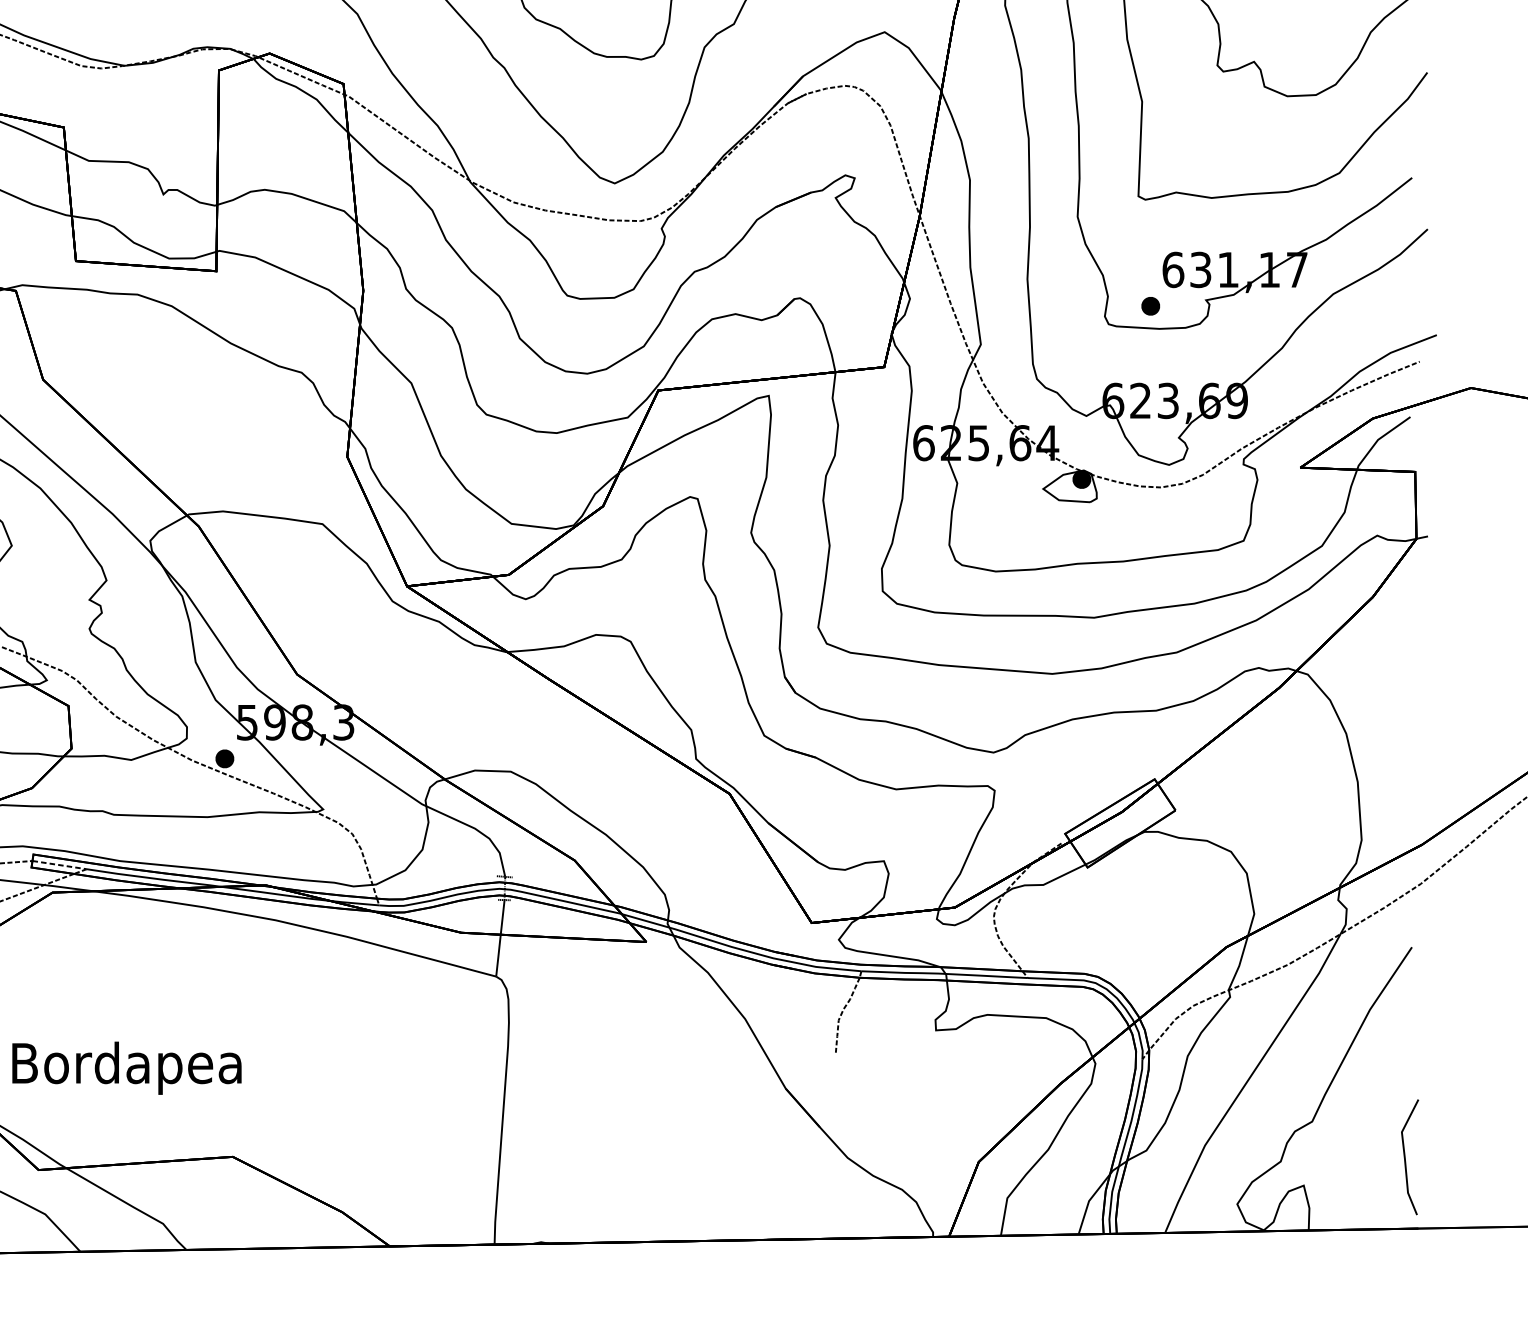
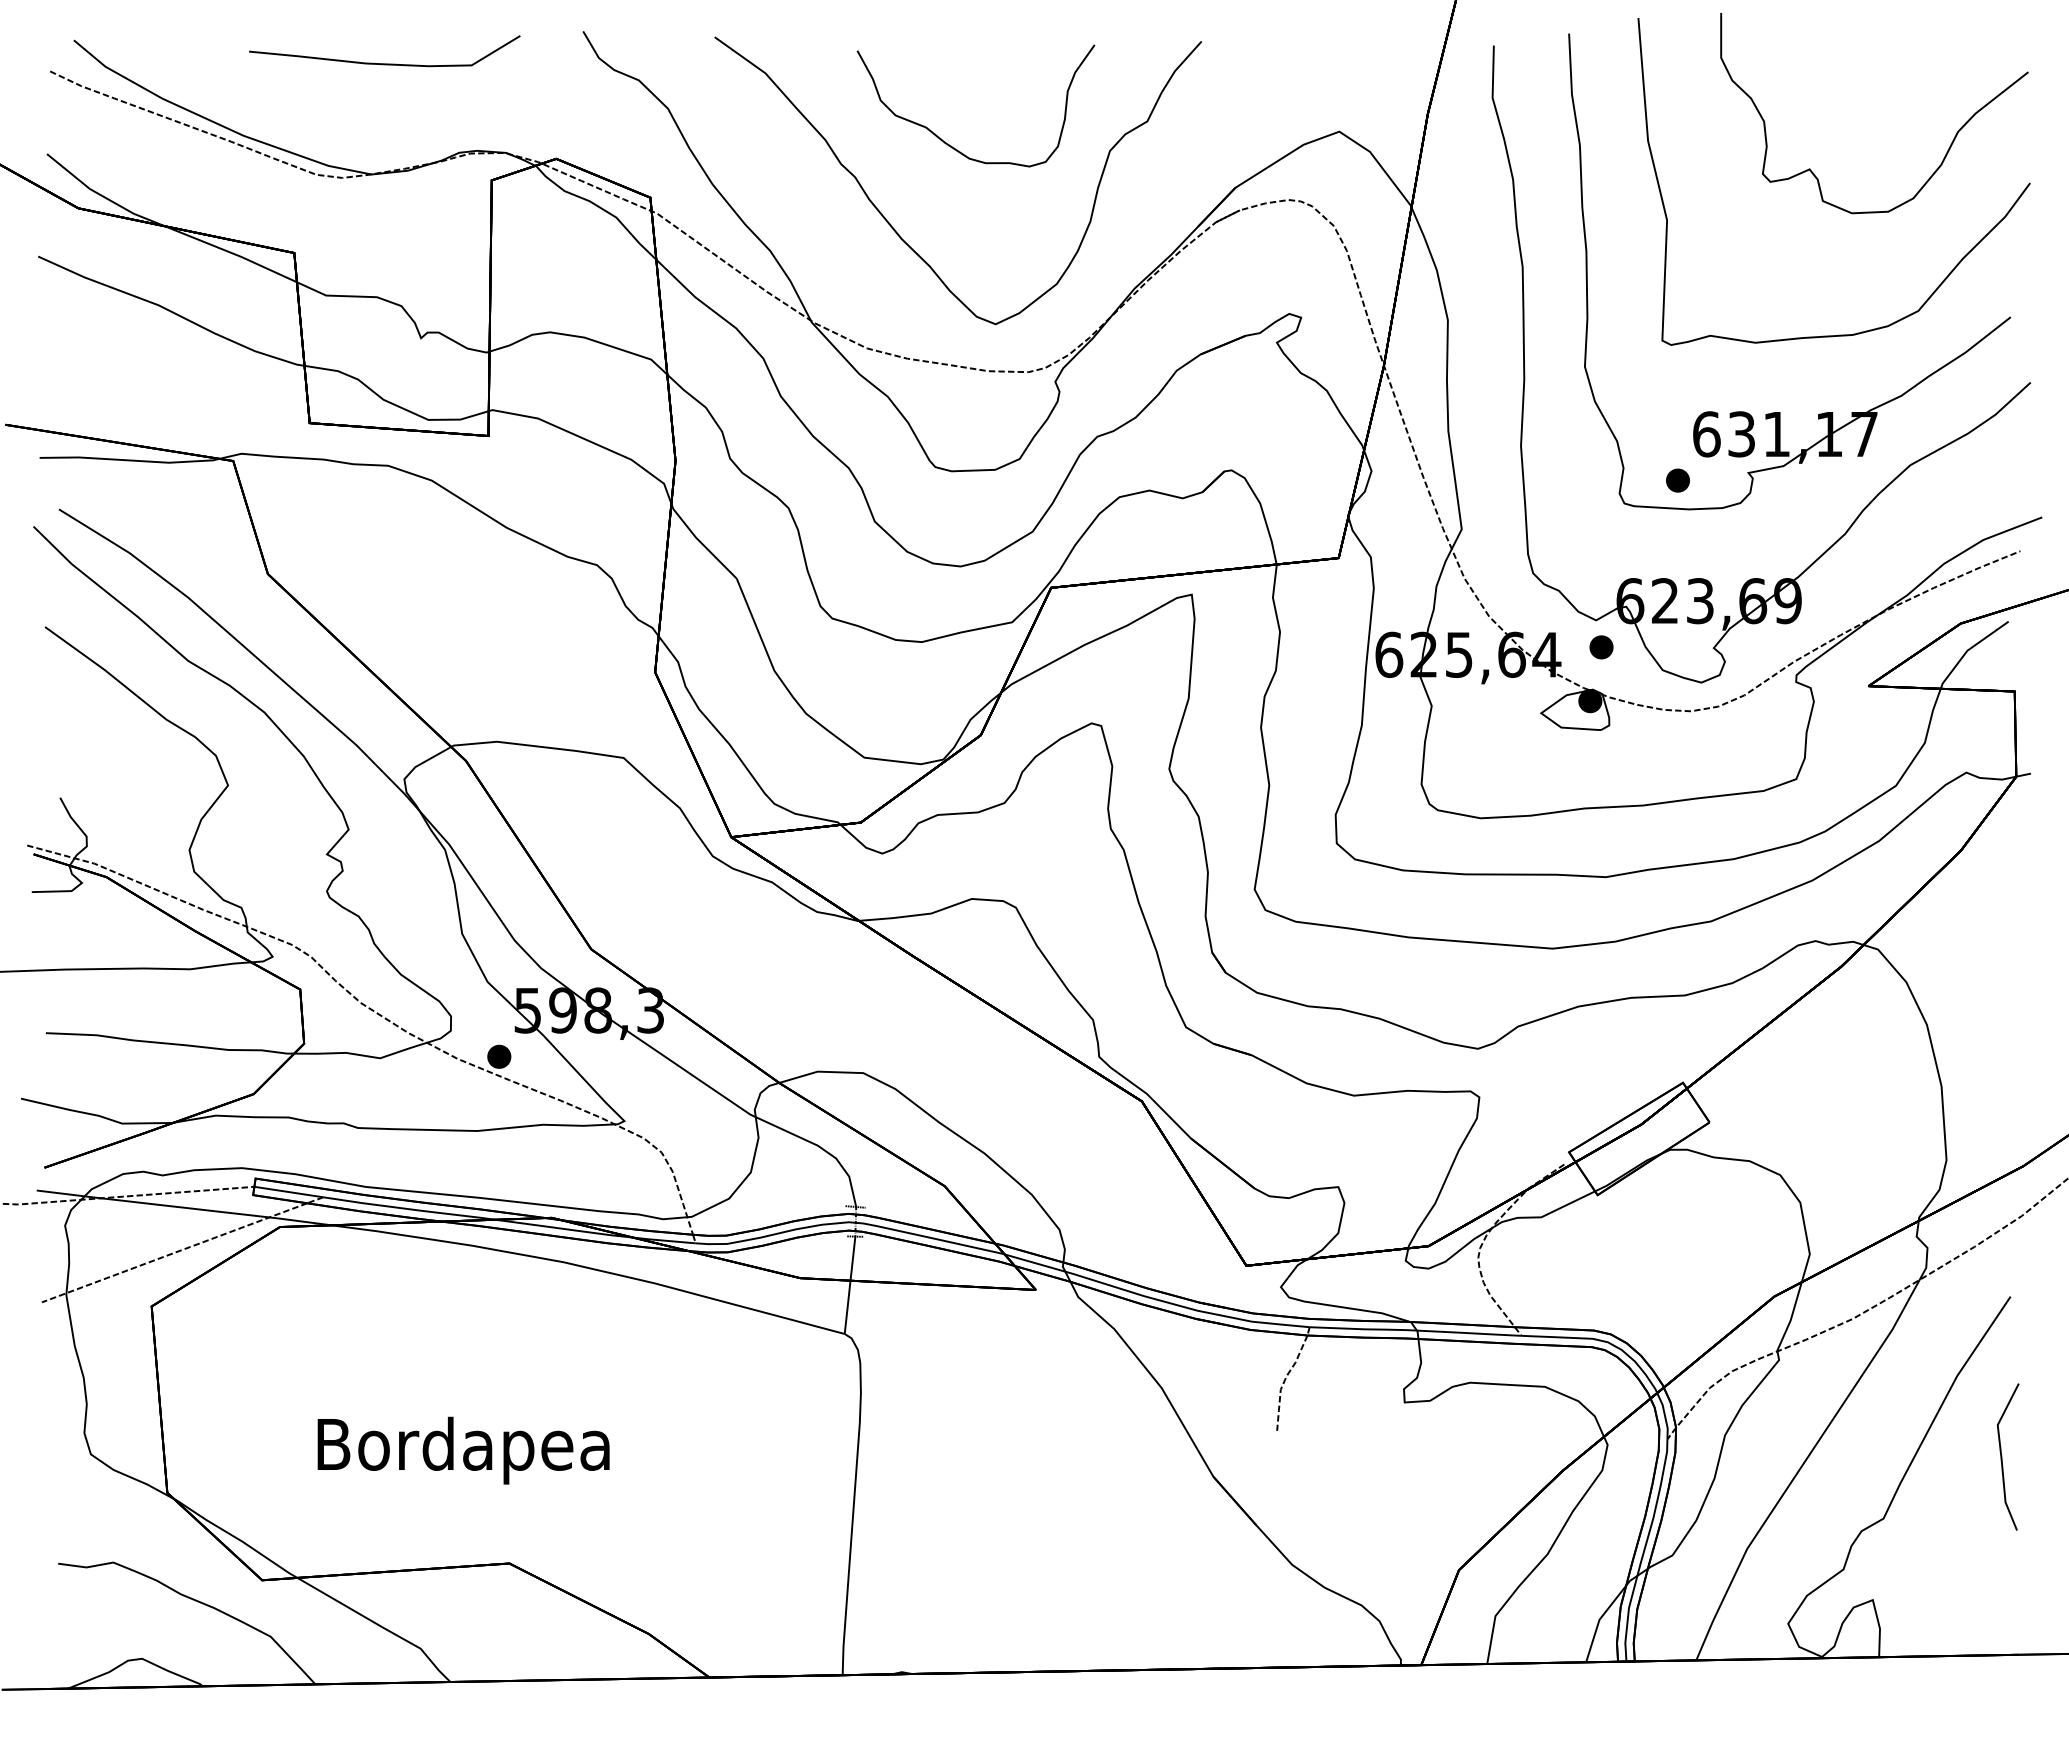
part: (1090, 437) -> (1601, 647), added
line: (59, 865) -> (288, 1192), dashed -> solid
text: (126, 1068) -> (463, 1450), moved
line: (1405, 1156) -> (2002, 1456), moved

